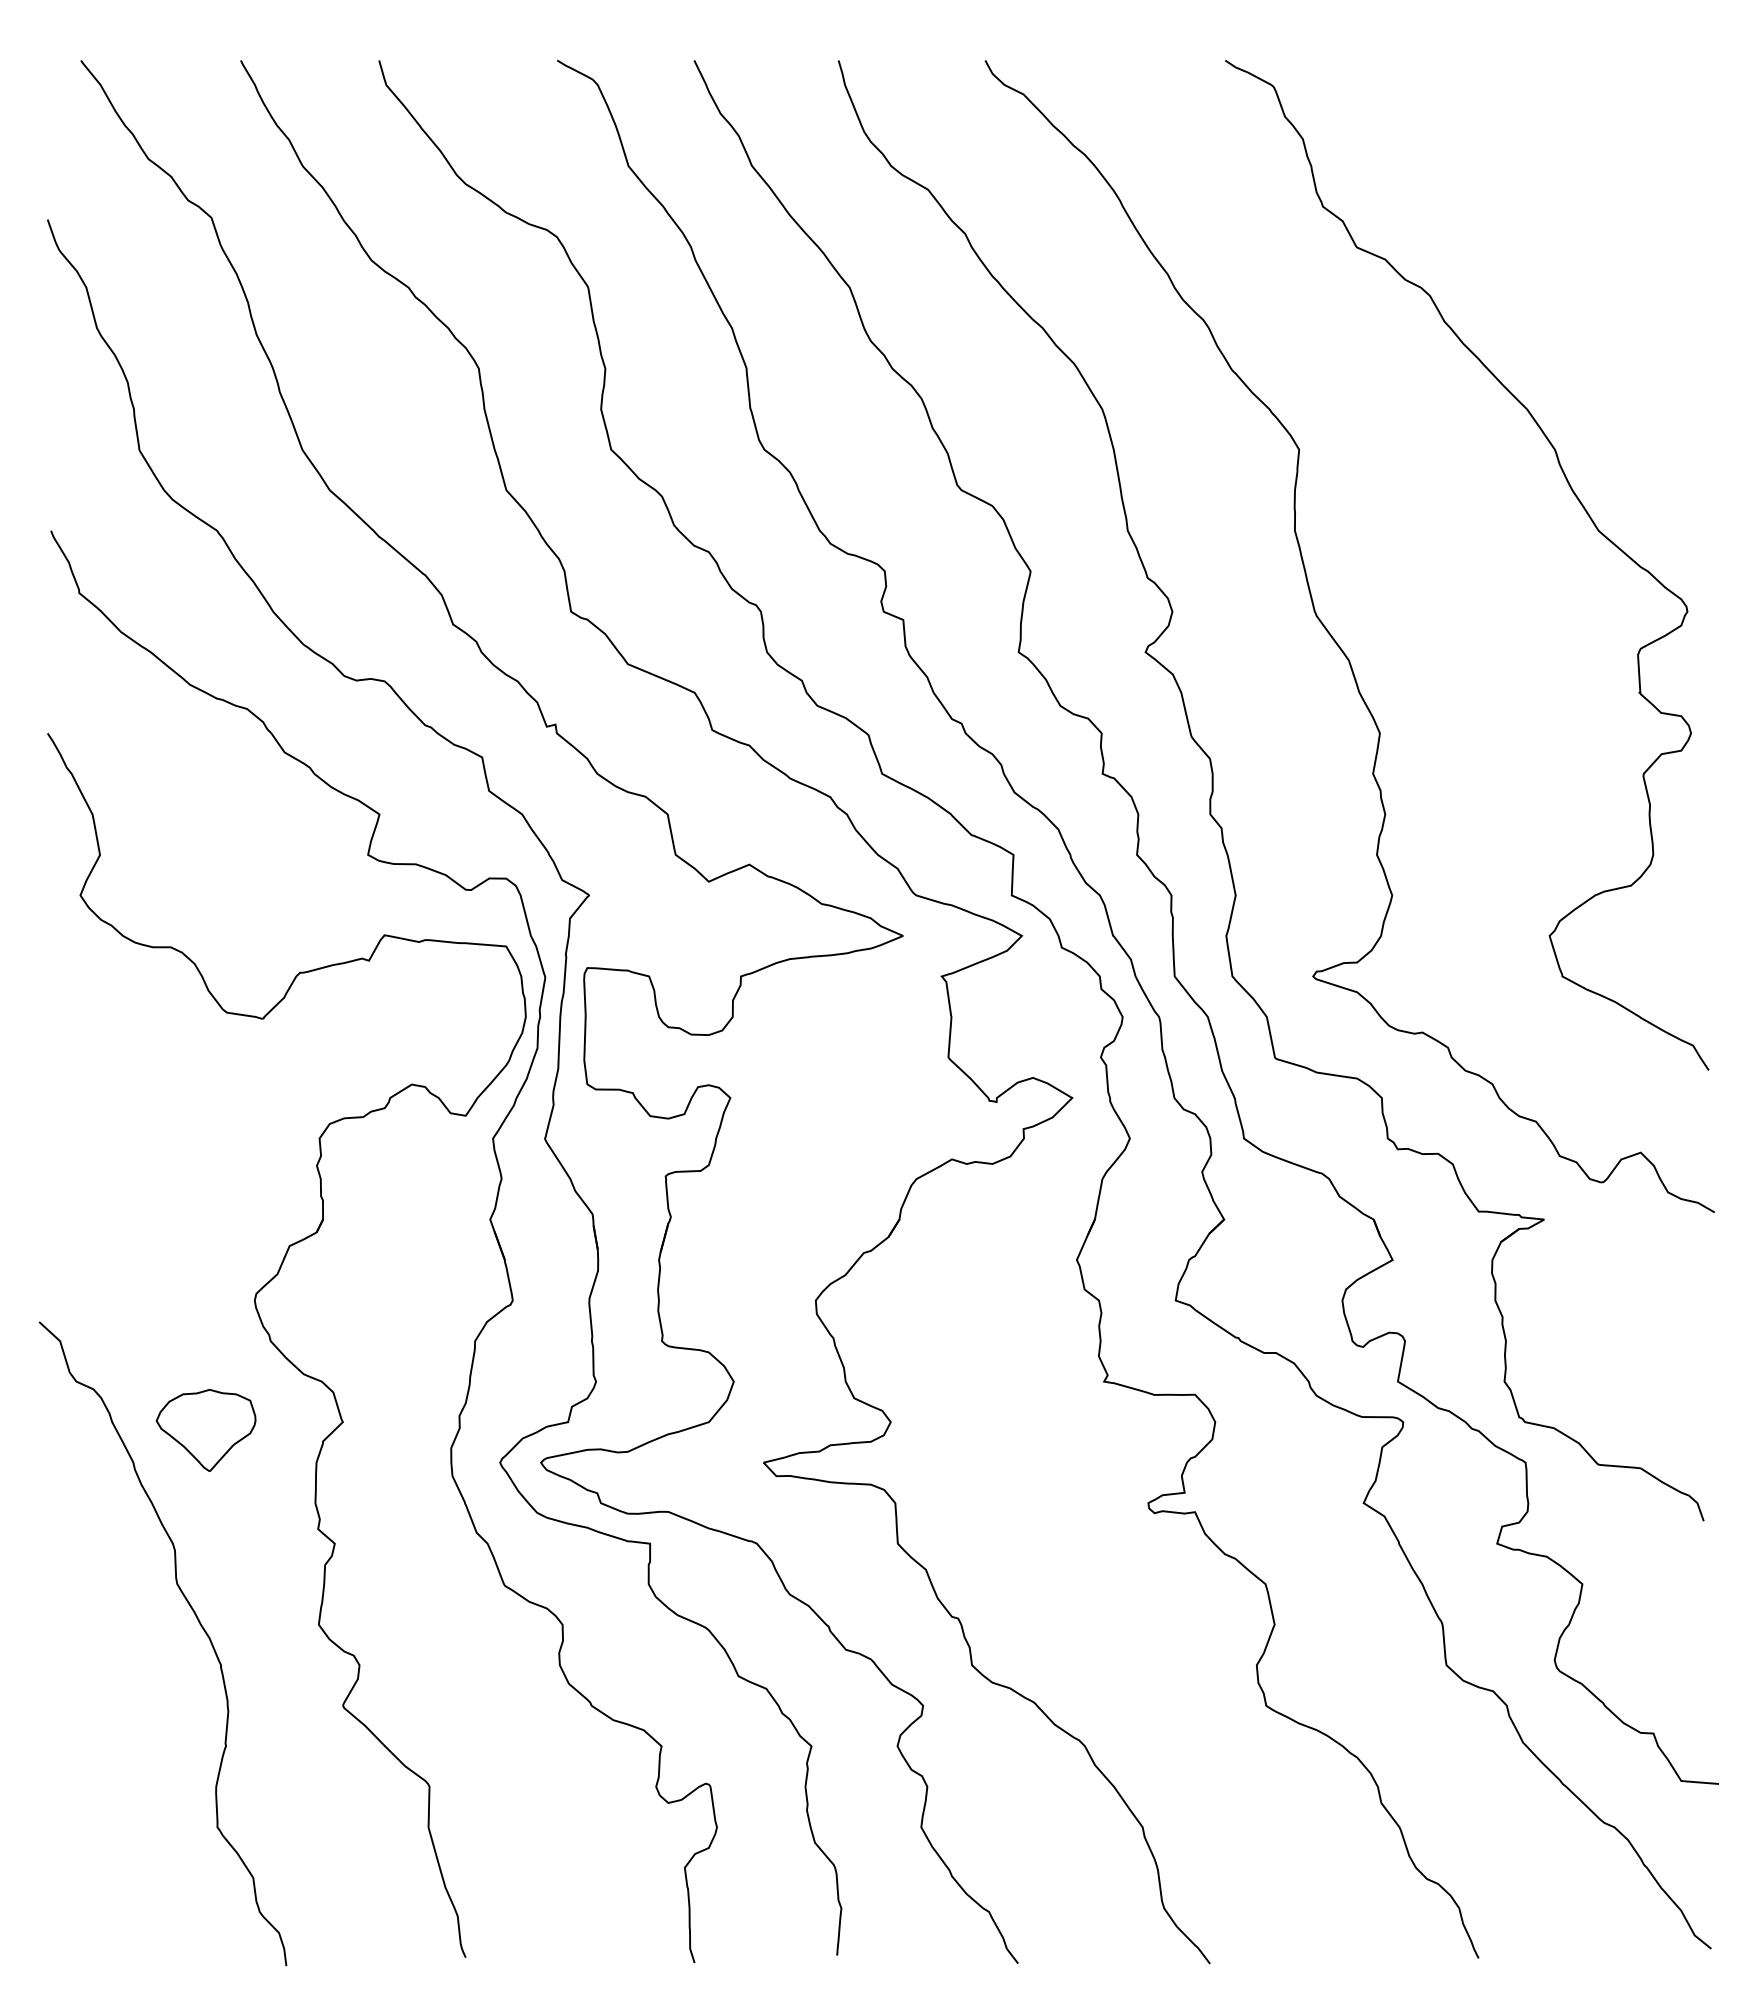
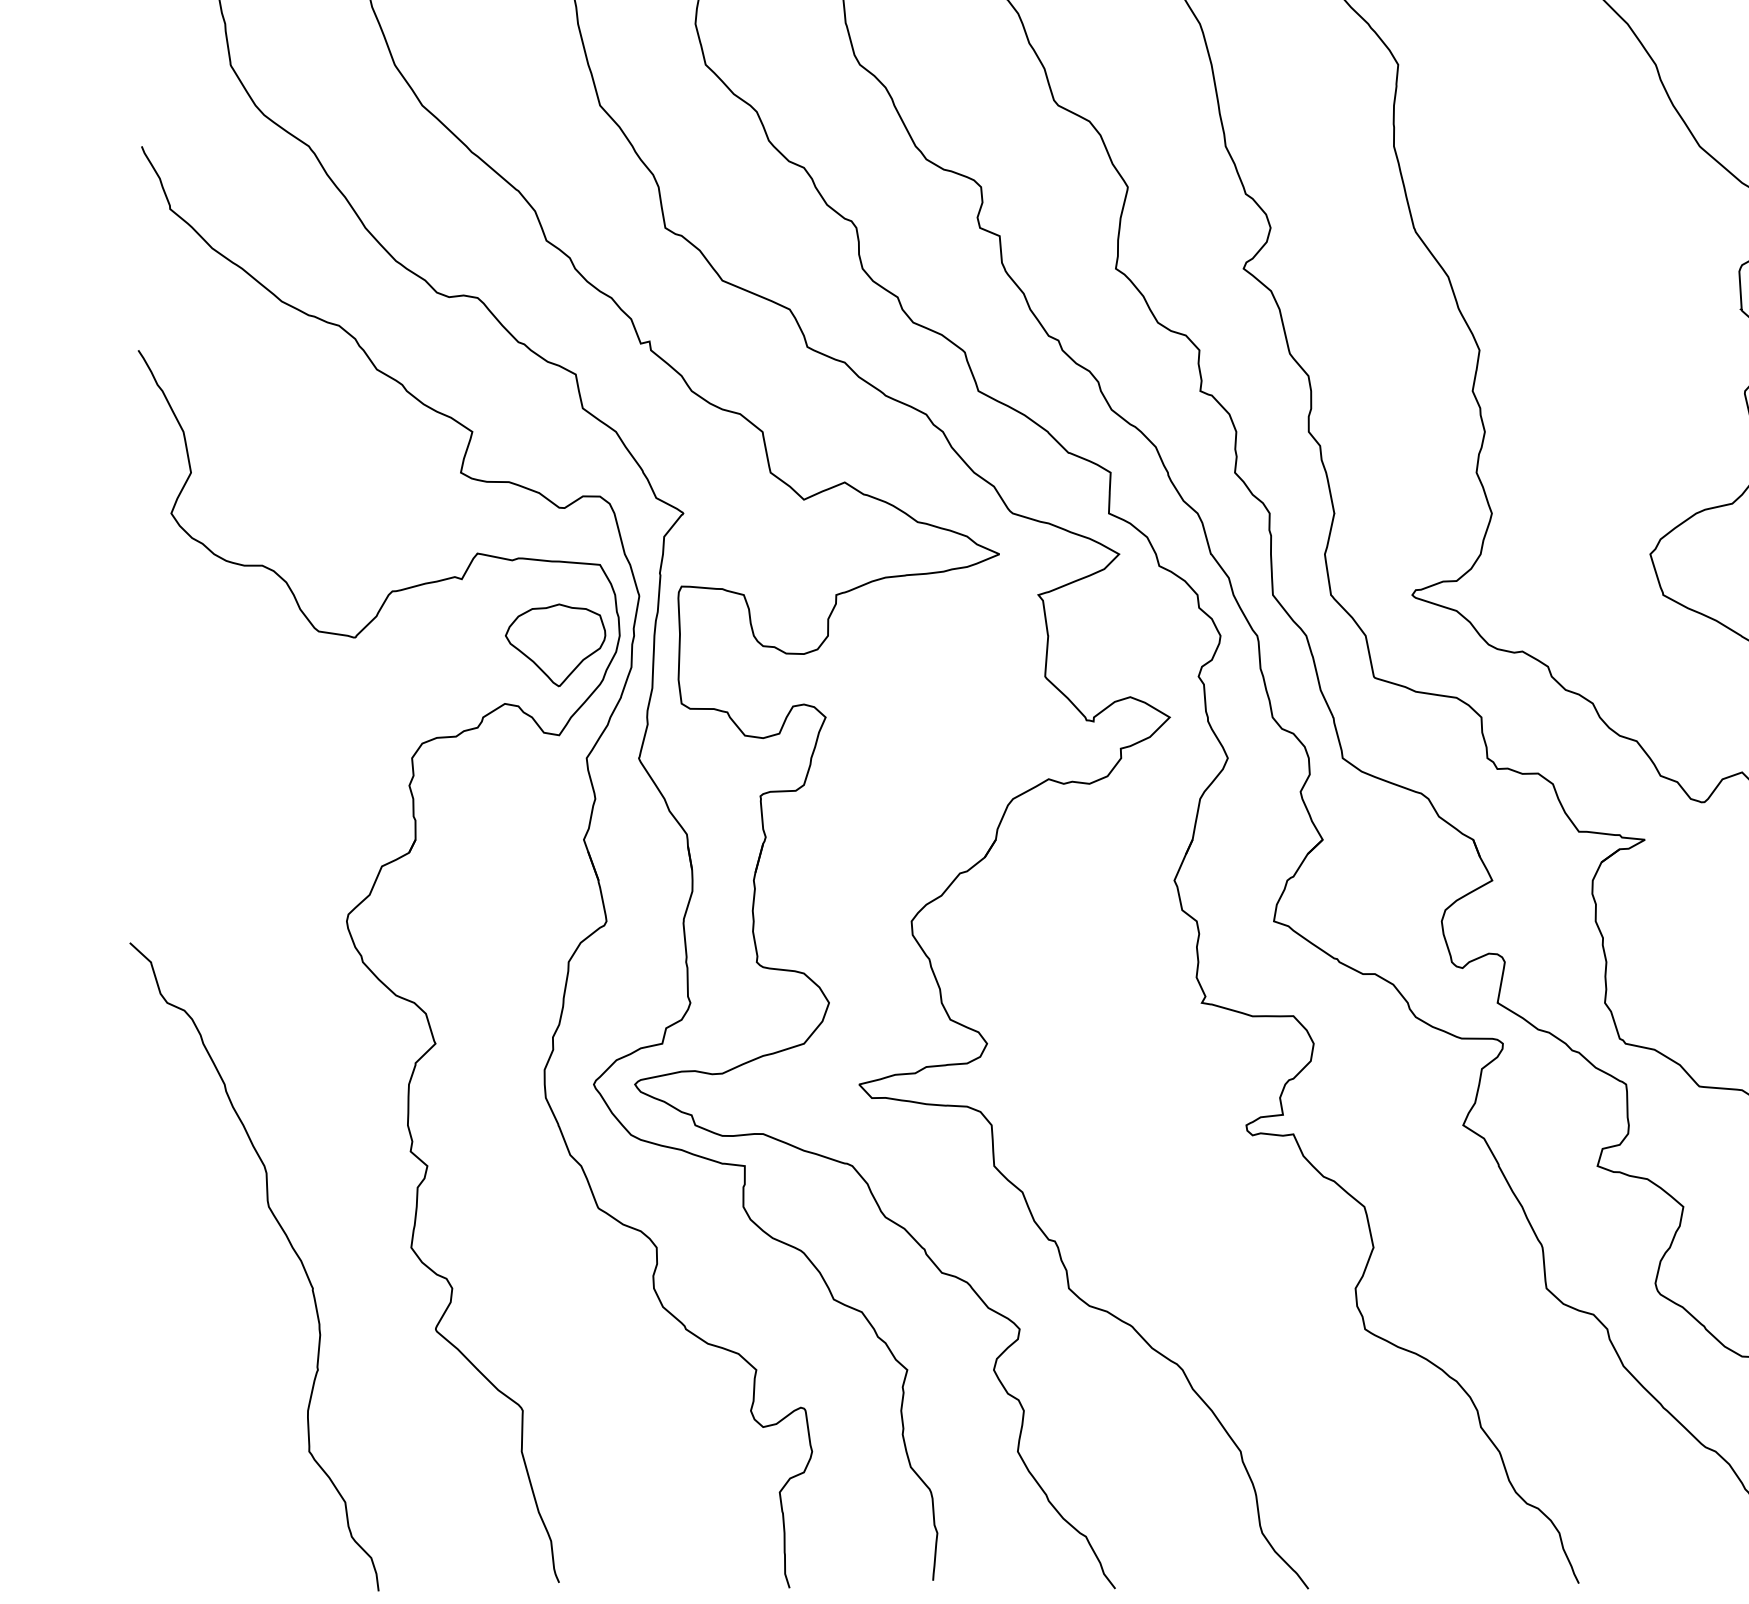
part: (205, 1429) -> (554, 644), moved

